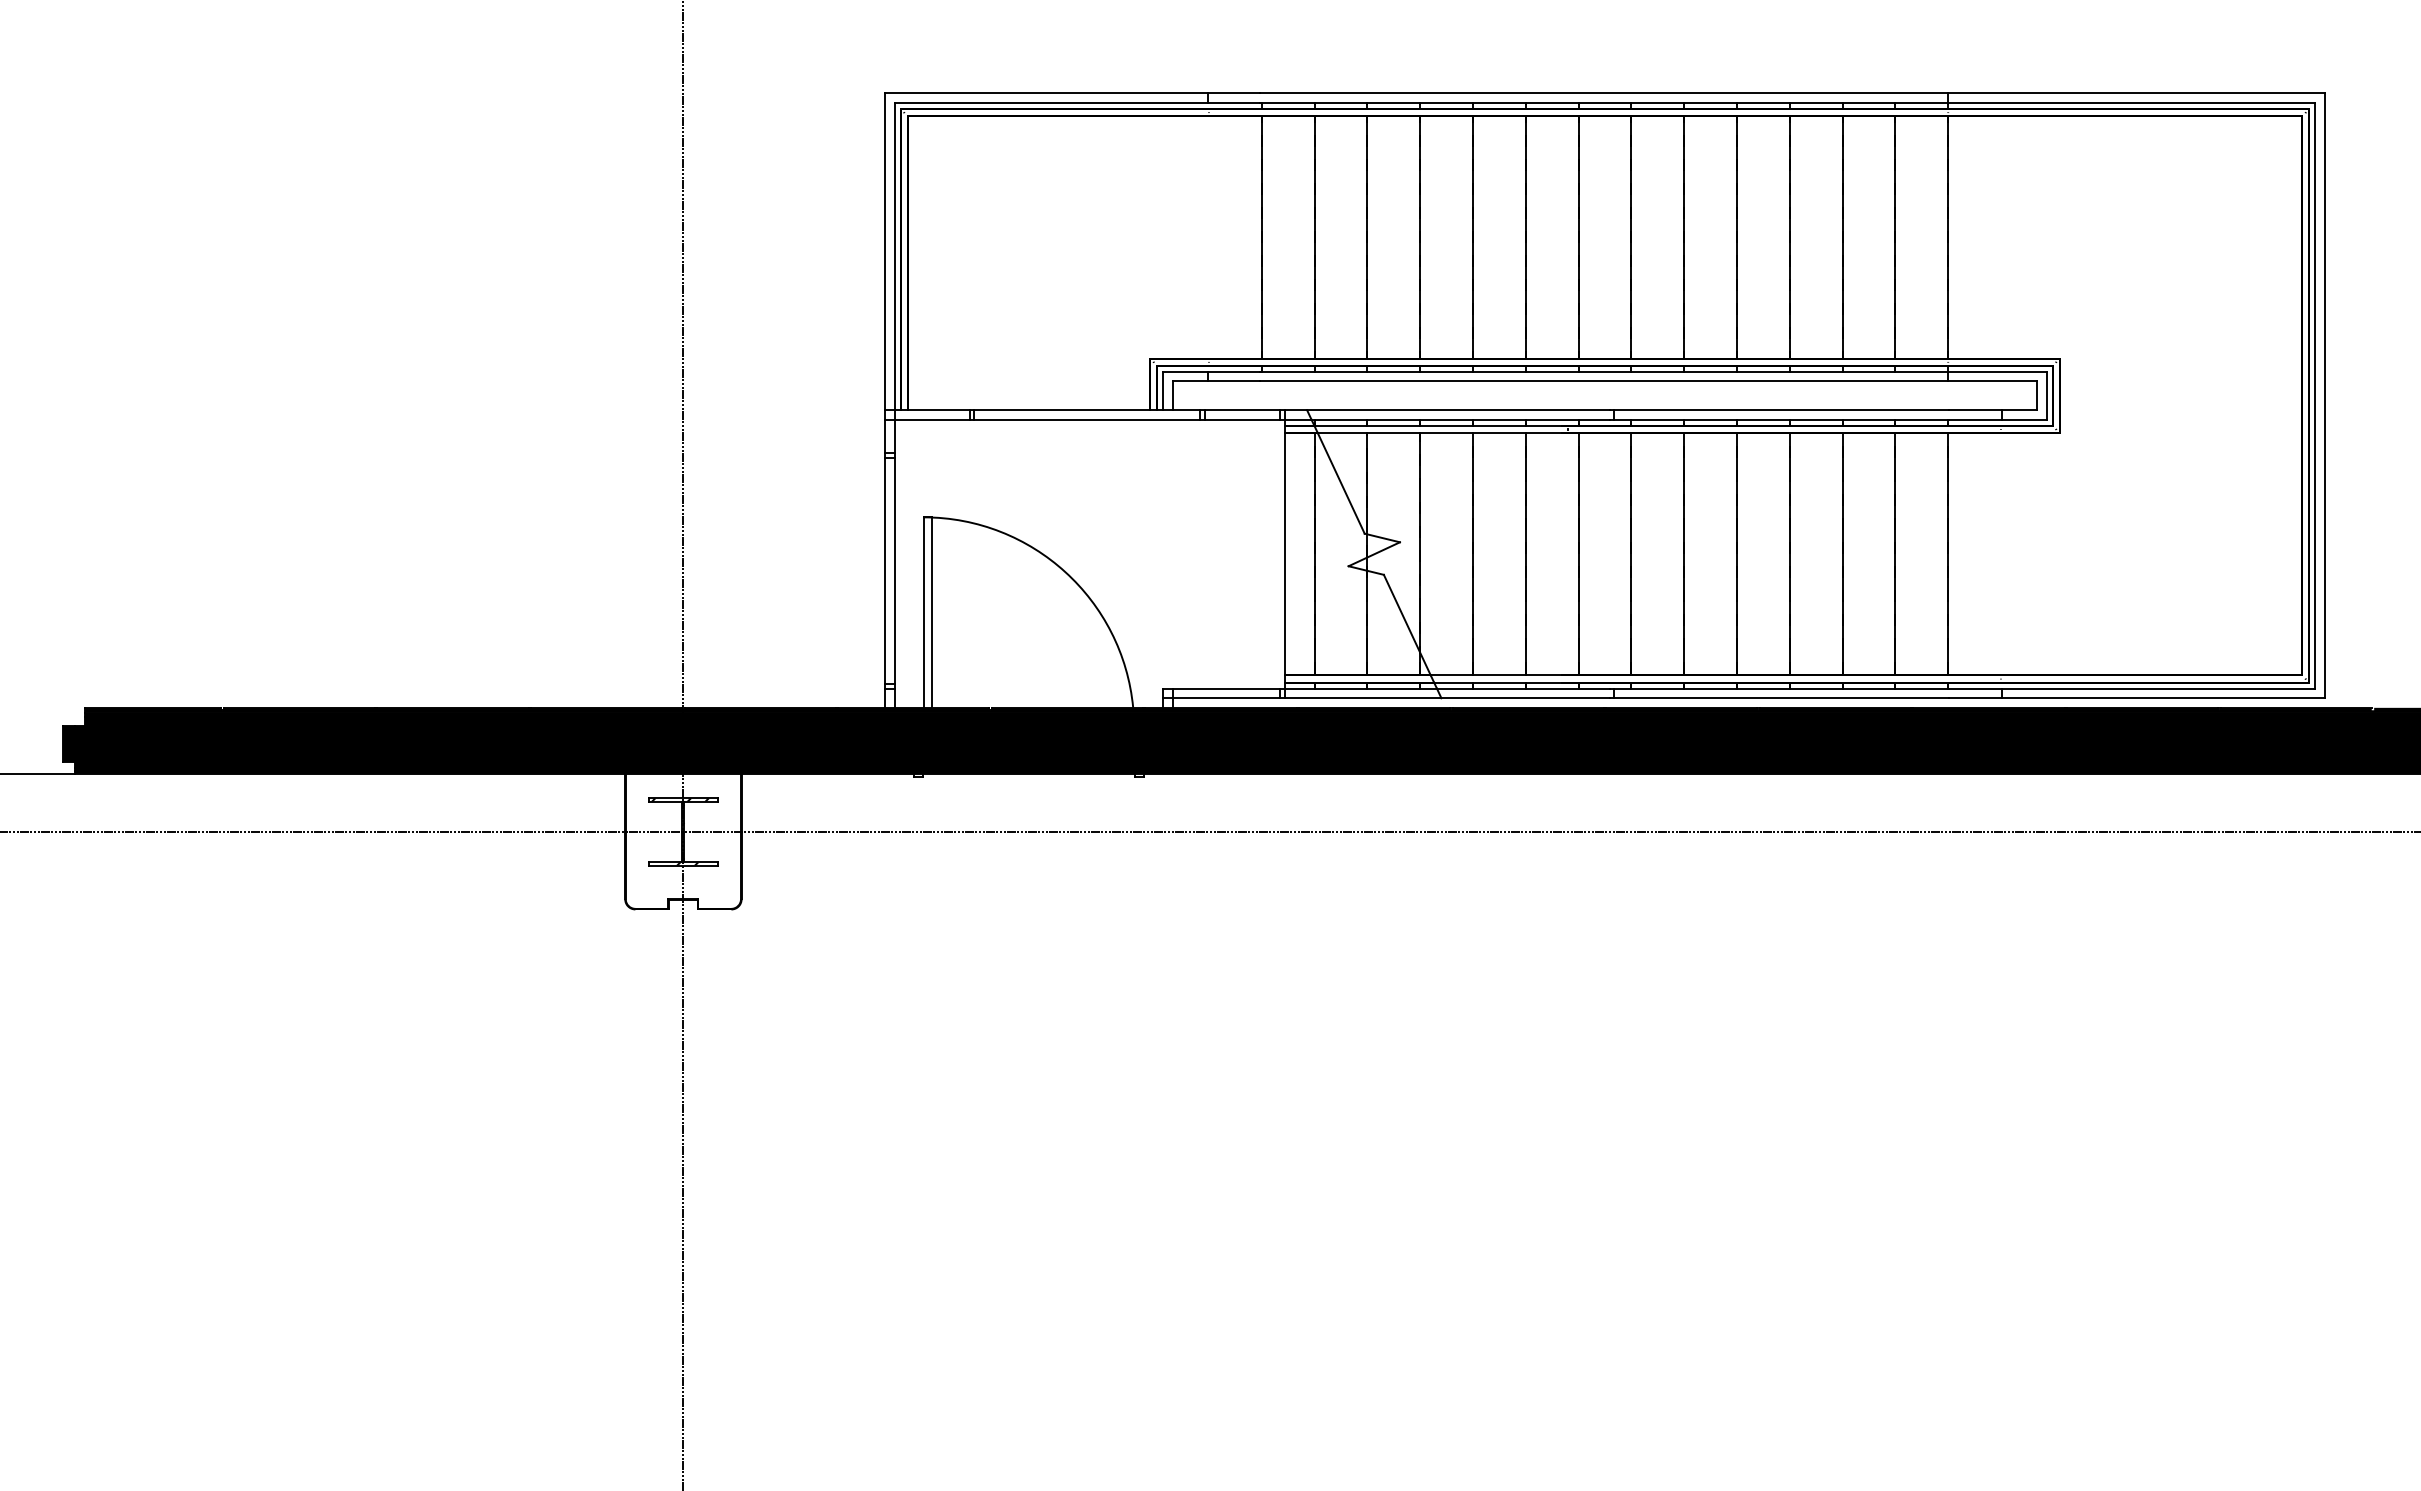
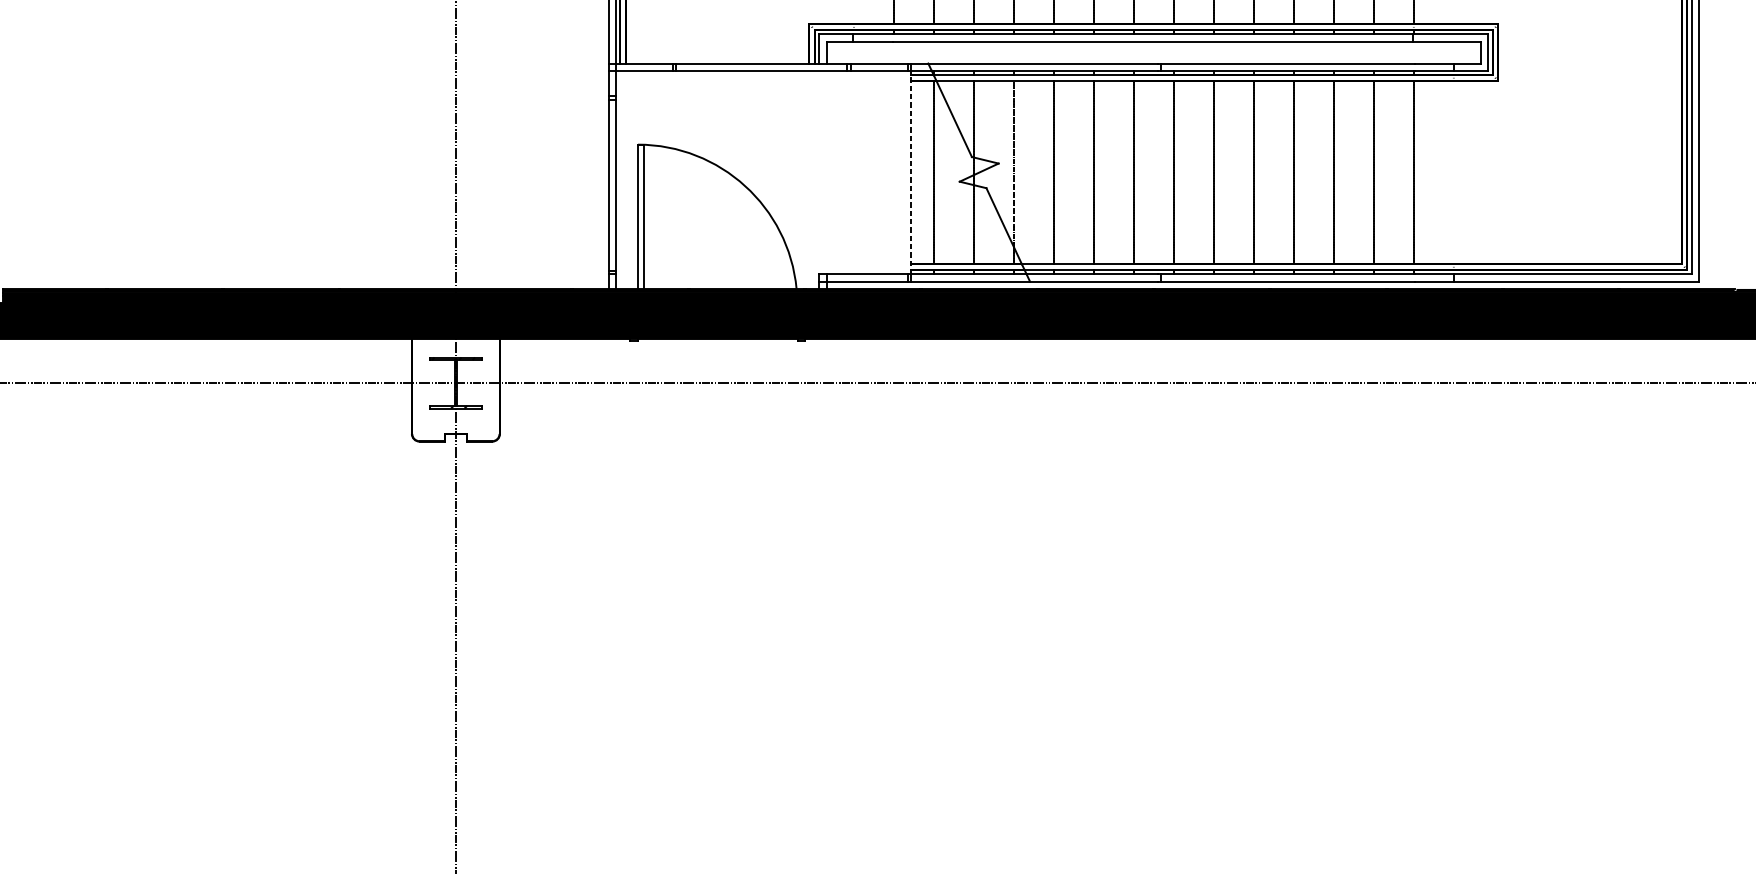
line: (1420, 542) -> (1014, 163), solid -> dashed
line: (1284, 553) -> (911, 172), solid -> dashed

